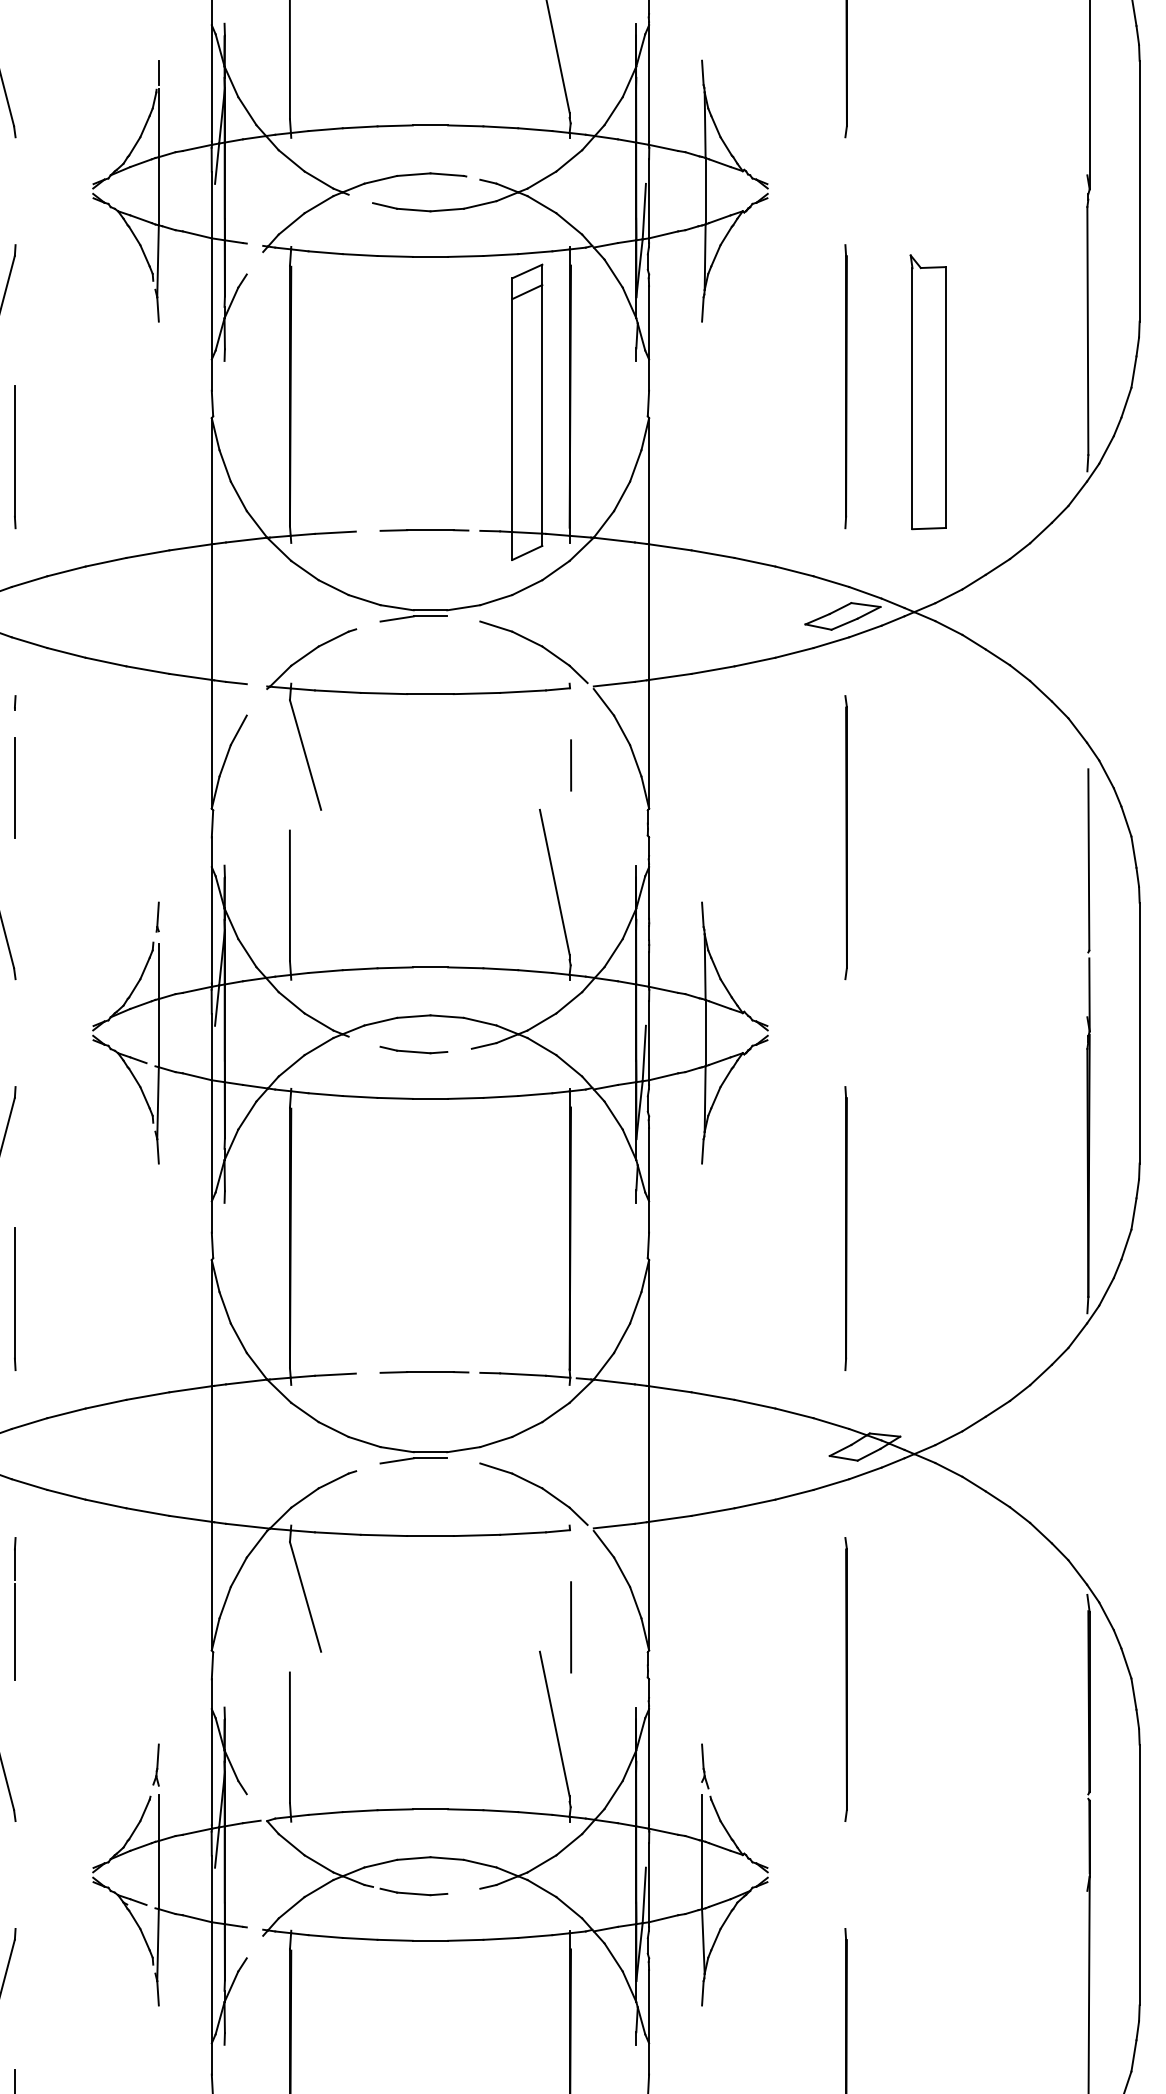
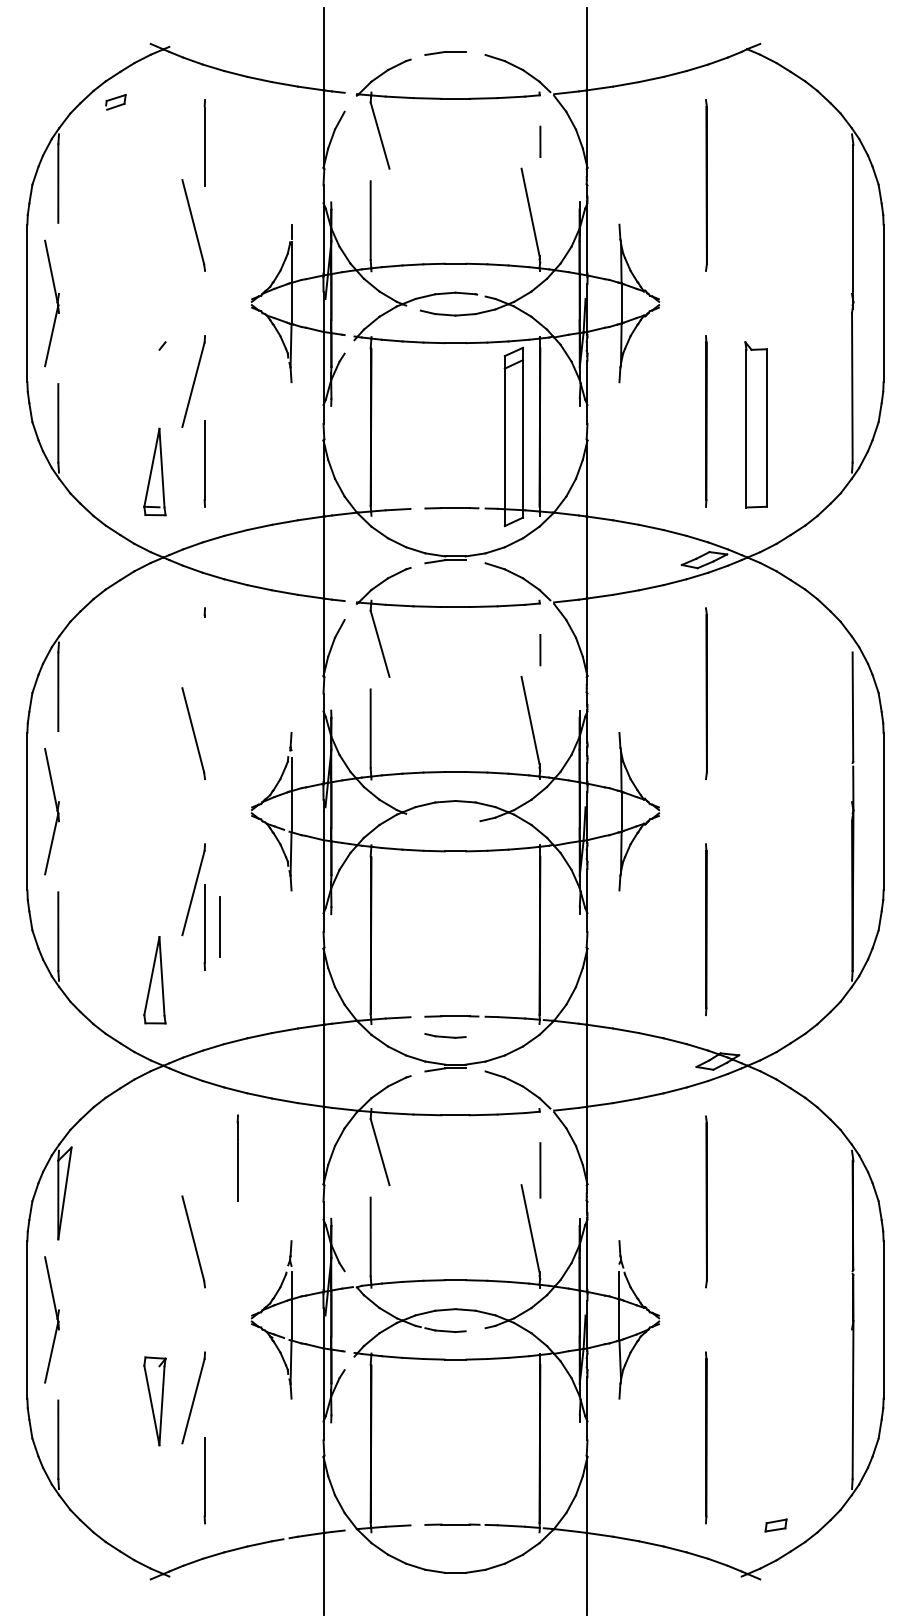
line: (14, 787) -> (219, 926), moved
line: (413, 1051) -> (445, 1036), moved
line: (14, 1299) -> (204, 927), moved
line: (14, 1607) -> (237, 1157), moved

